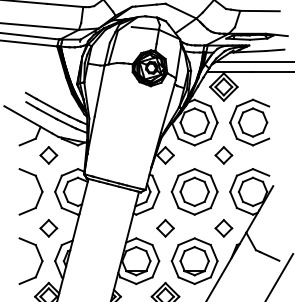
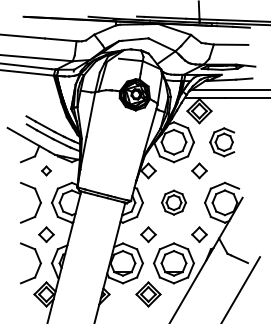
part: (250, 122) -> (222, 142), size x0.7
part: (48, 154) -> (46, 170), size x0.6
part: (194, 191) -> (173, 202), size x0.6

